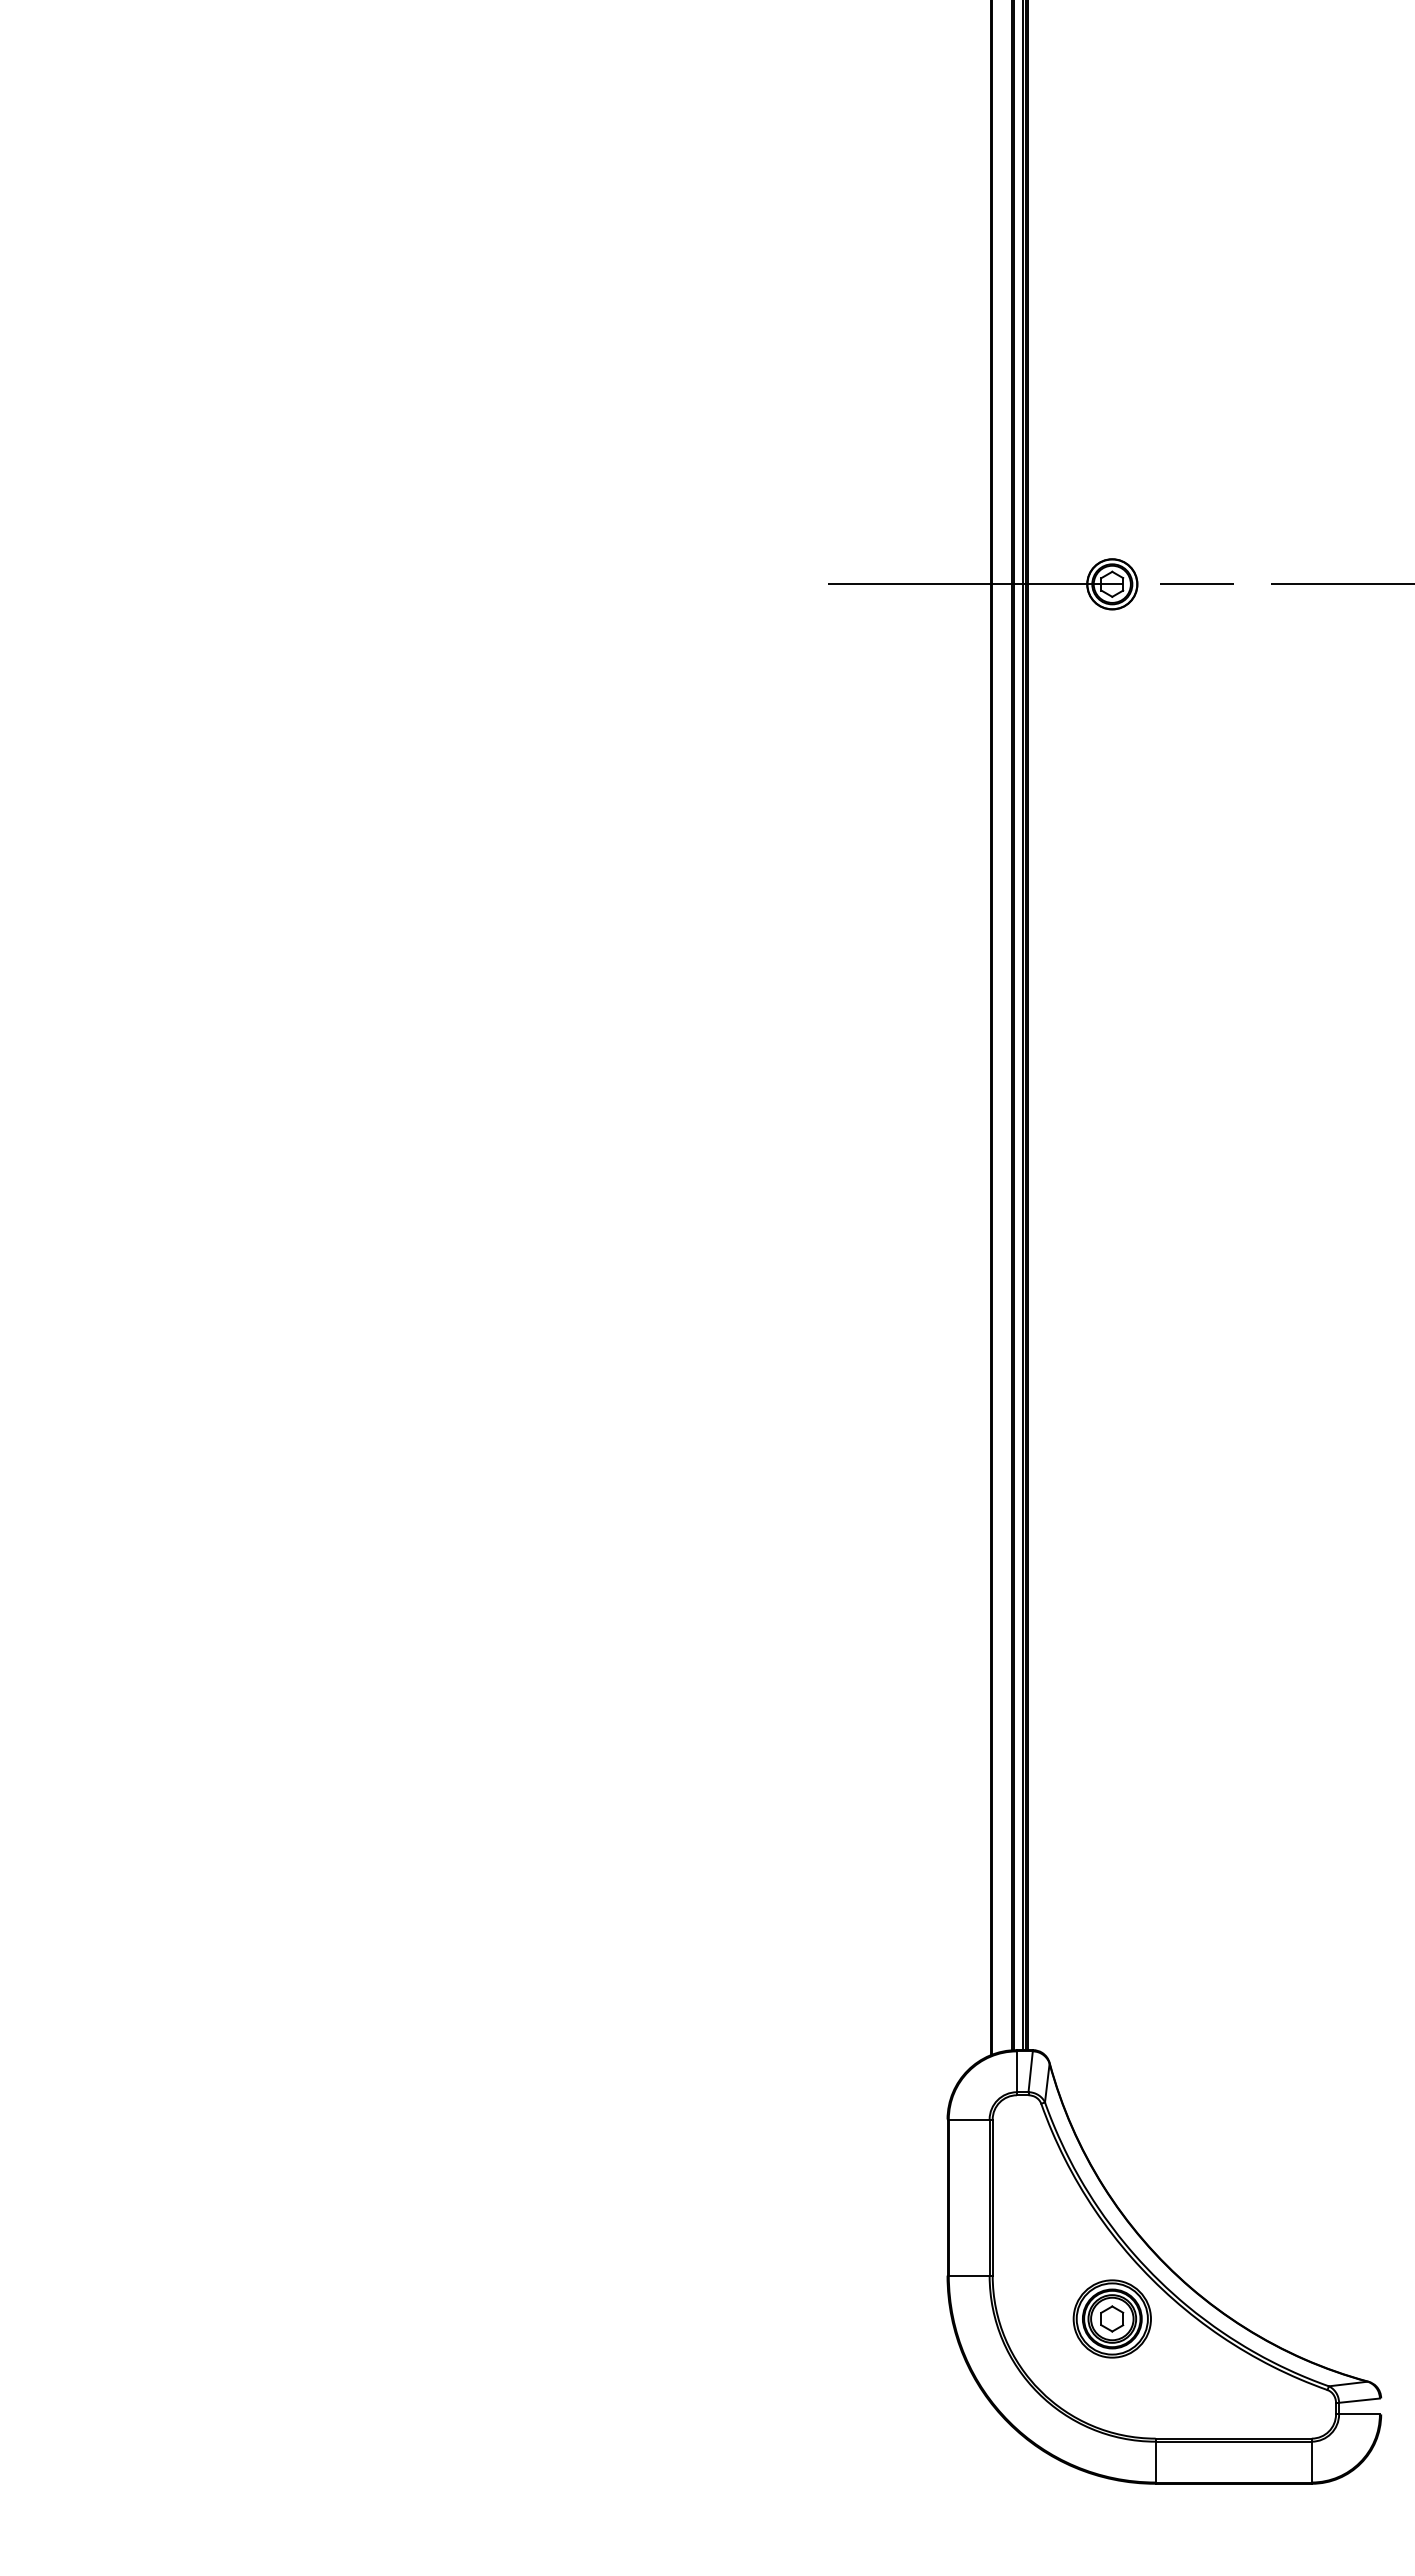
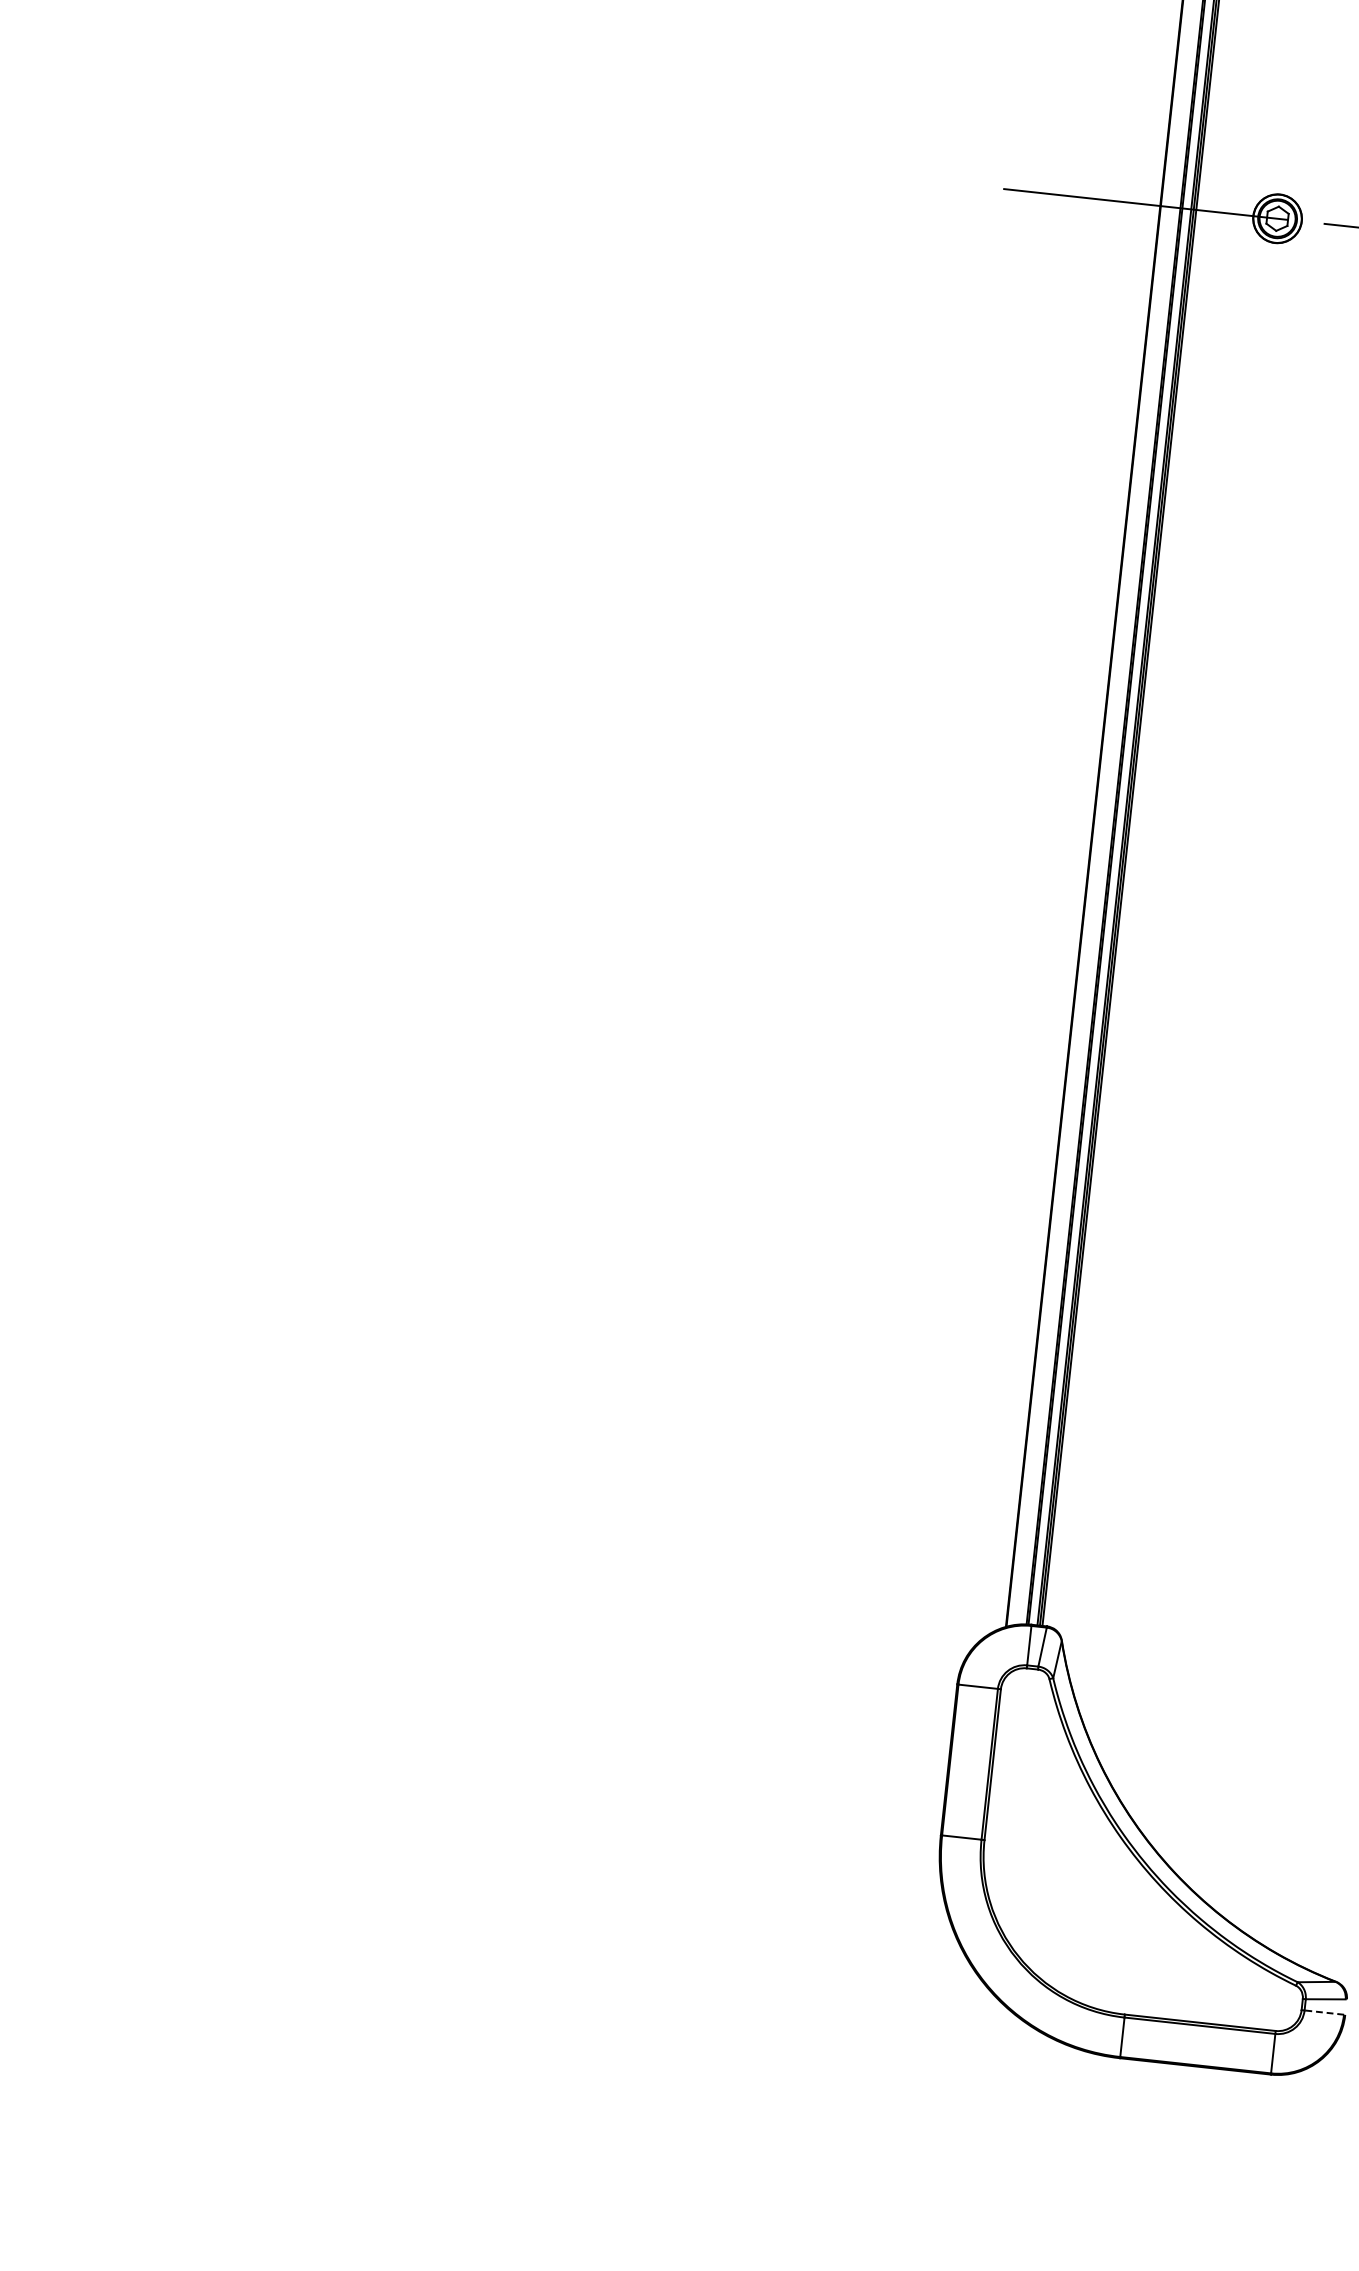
part: (1111, 2318) -> (1094, 1893), removed
line: (1359, 2414) -> (1324, 2012), solid -> dashed

